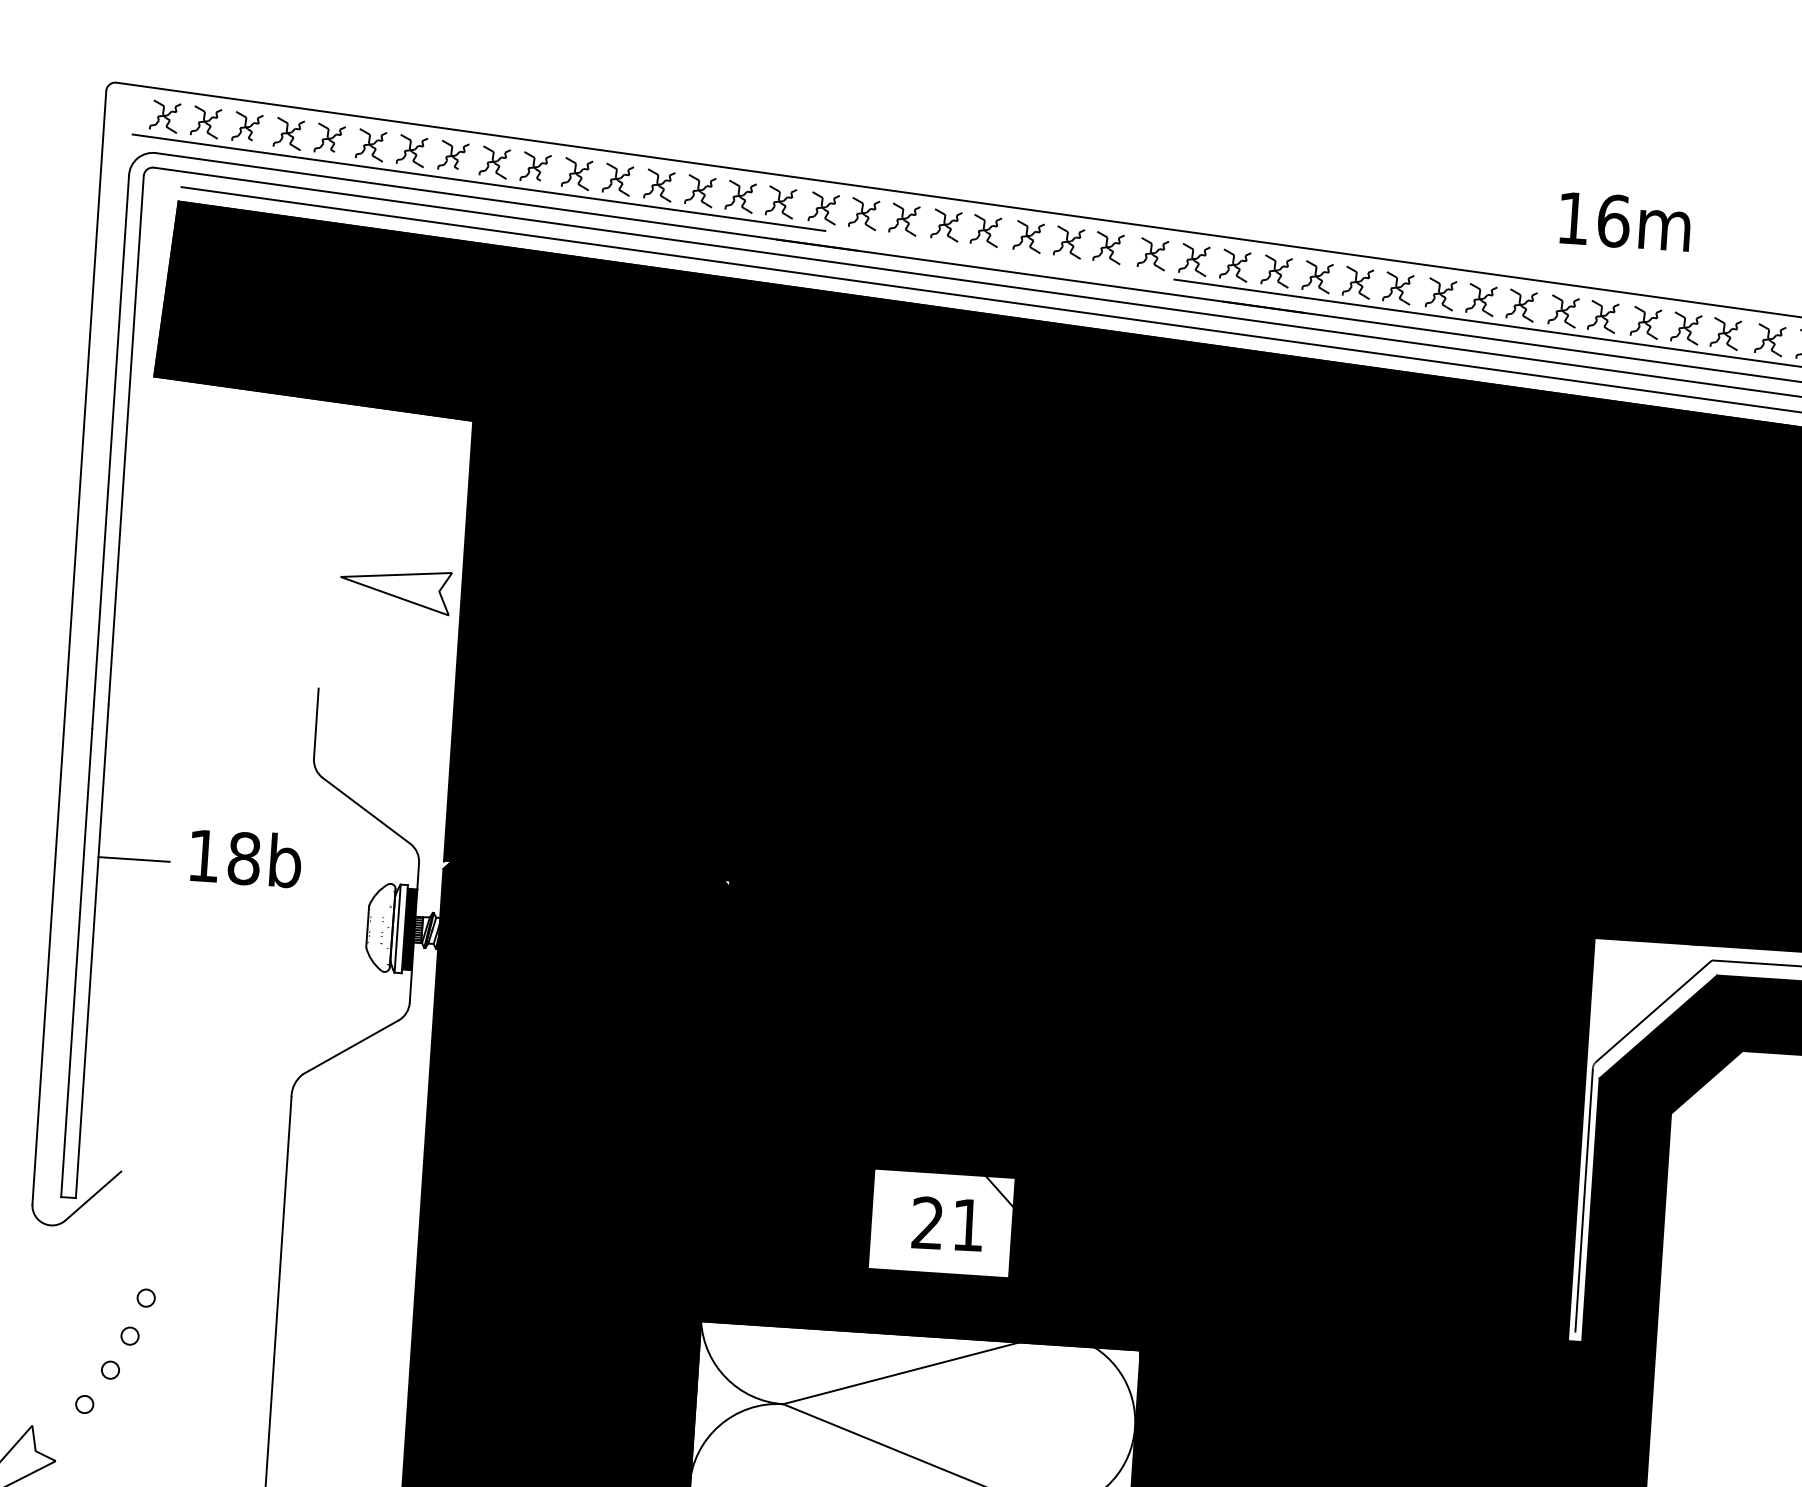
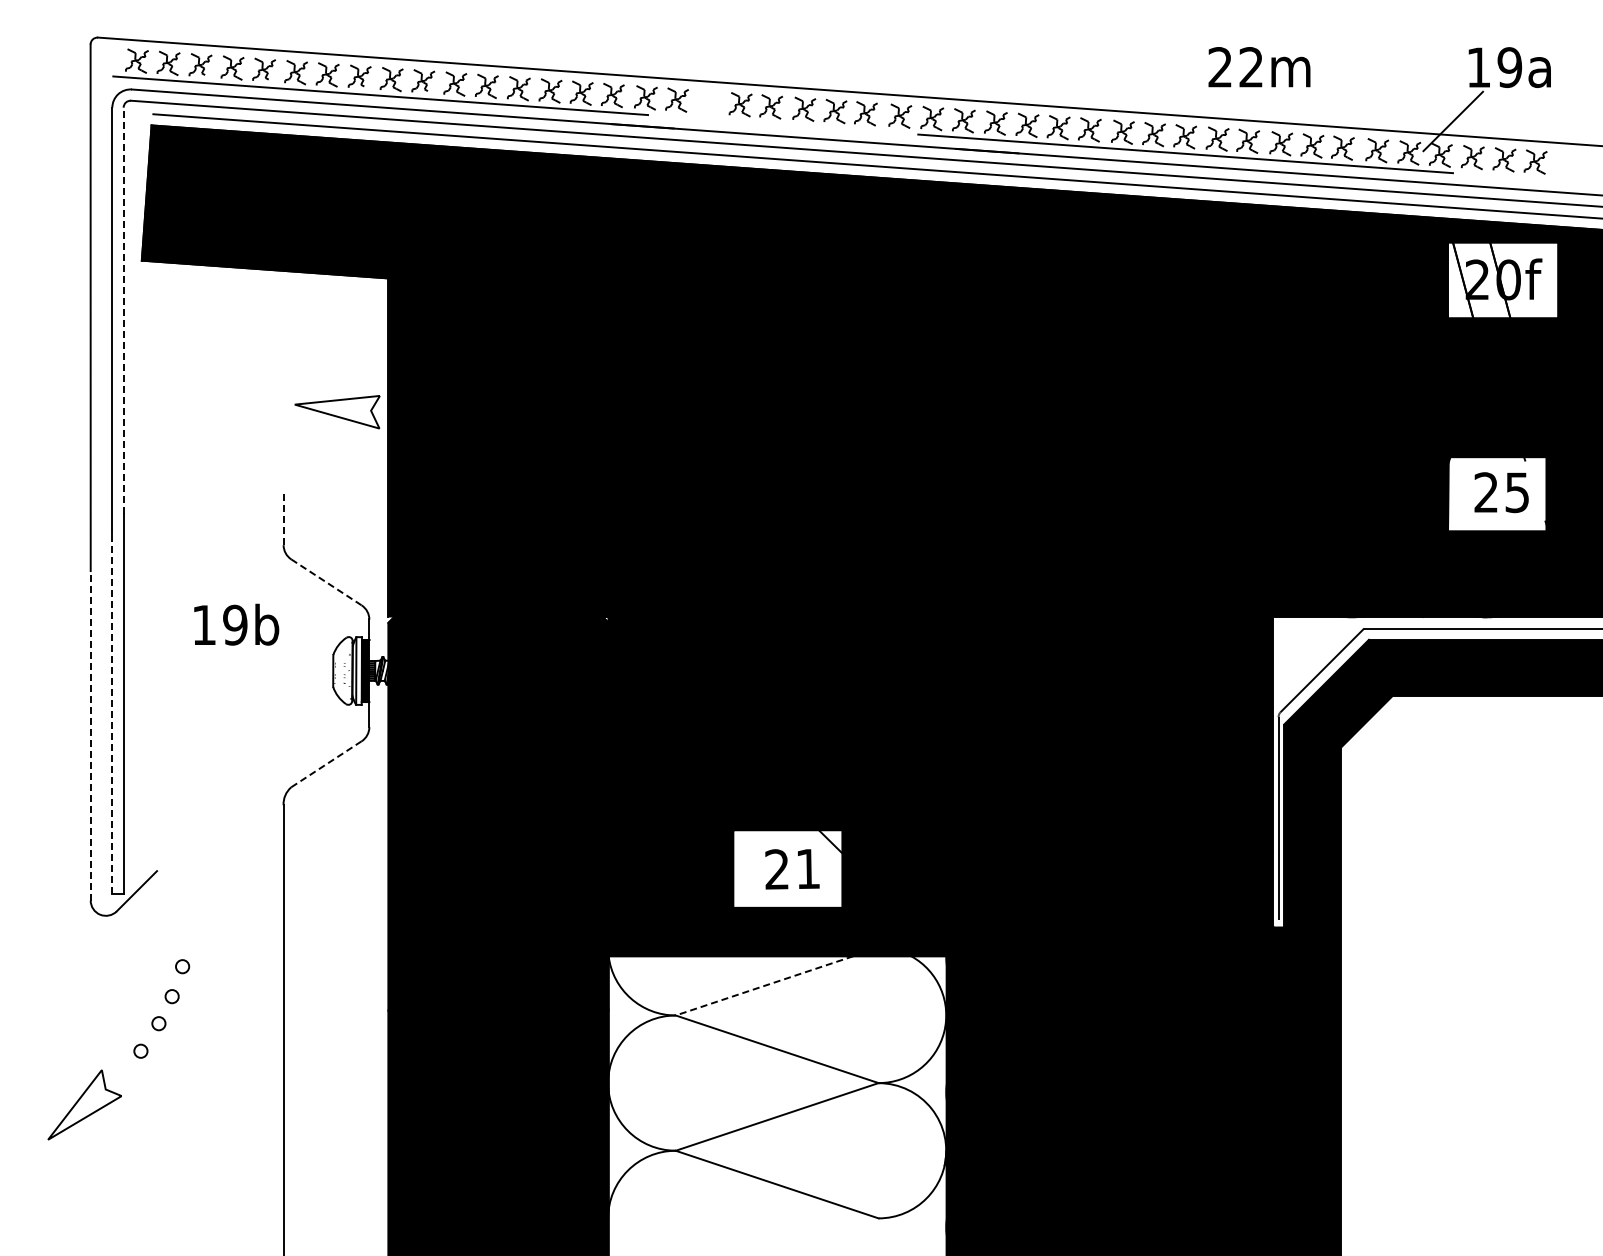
part: (904, 219) -> (708, 102), removed
text: (1593, 219) -> (1235, 67), 16m -> 22m
line: (126, 439) -> (123, 310), solid -> dashed
line: (316, 724) -> (283, 518), solid -> dashed
line: (366, 810) -> (326, 582), solid -> dashed
text: (244, 857) -> (235, 624), 18b -> 19b
line: (133, 859) -> (150, 631), removed
line: (76, 962) -> (112, 713), solid -> dashed
line: (46, 989) -> (90, 735), solid -> dashed
line: (350, 1047) -> (326, 764), solid -> dashed
line: (901, 1372) -> (764, 985), solid -> dashed

